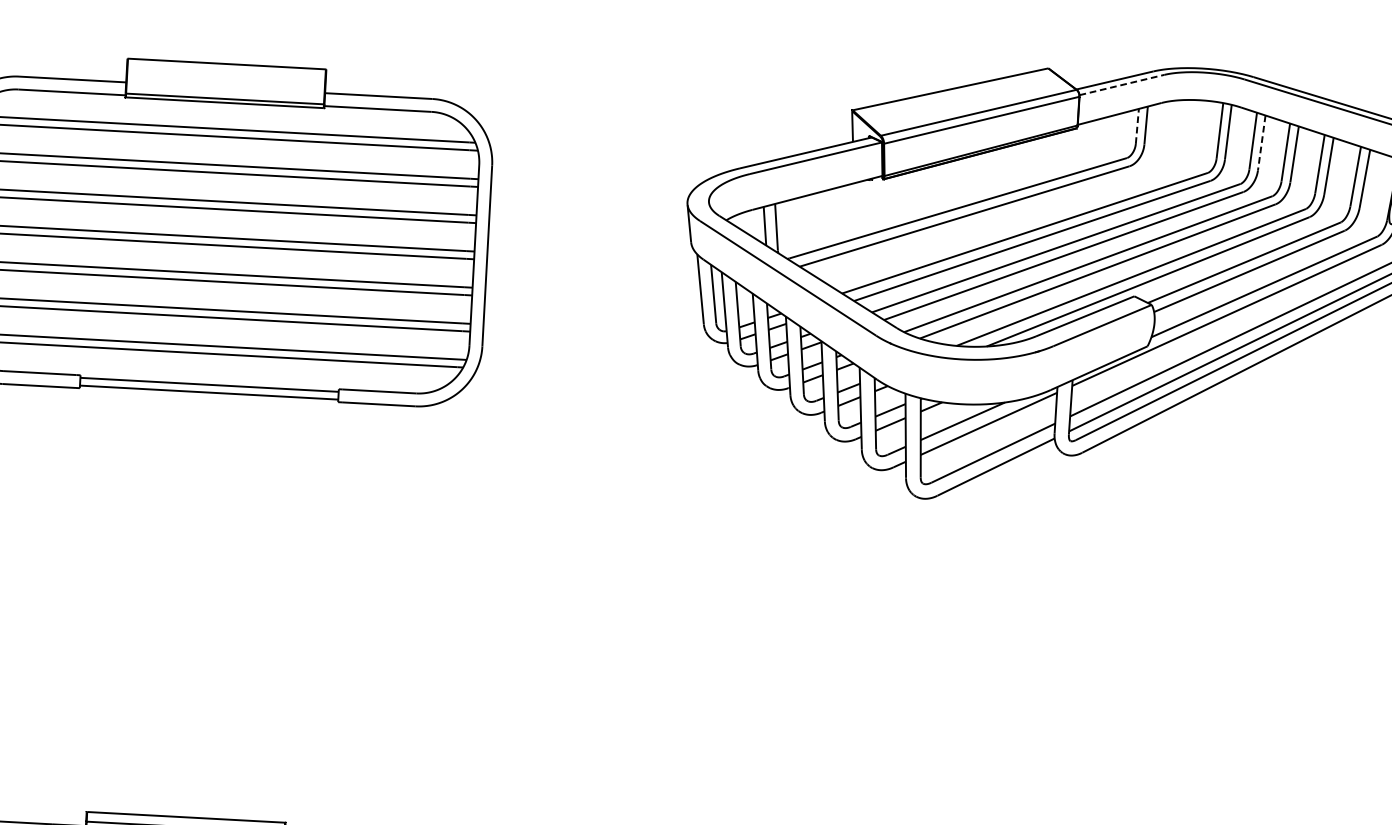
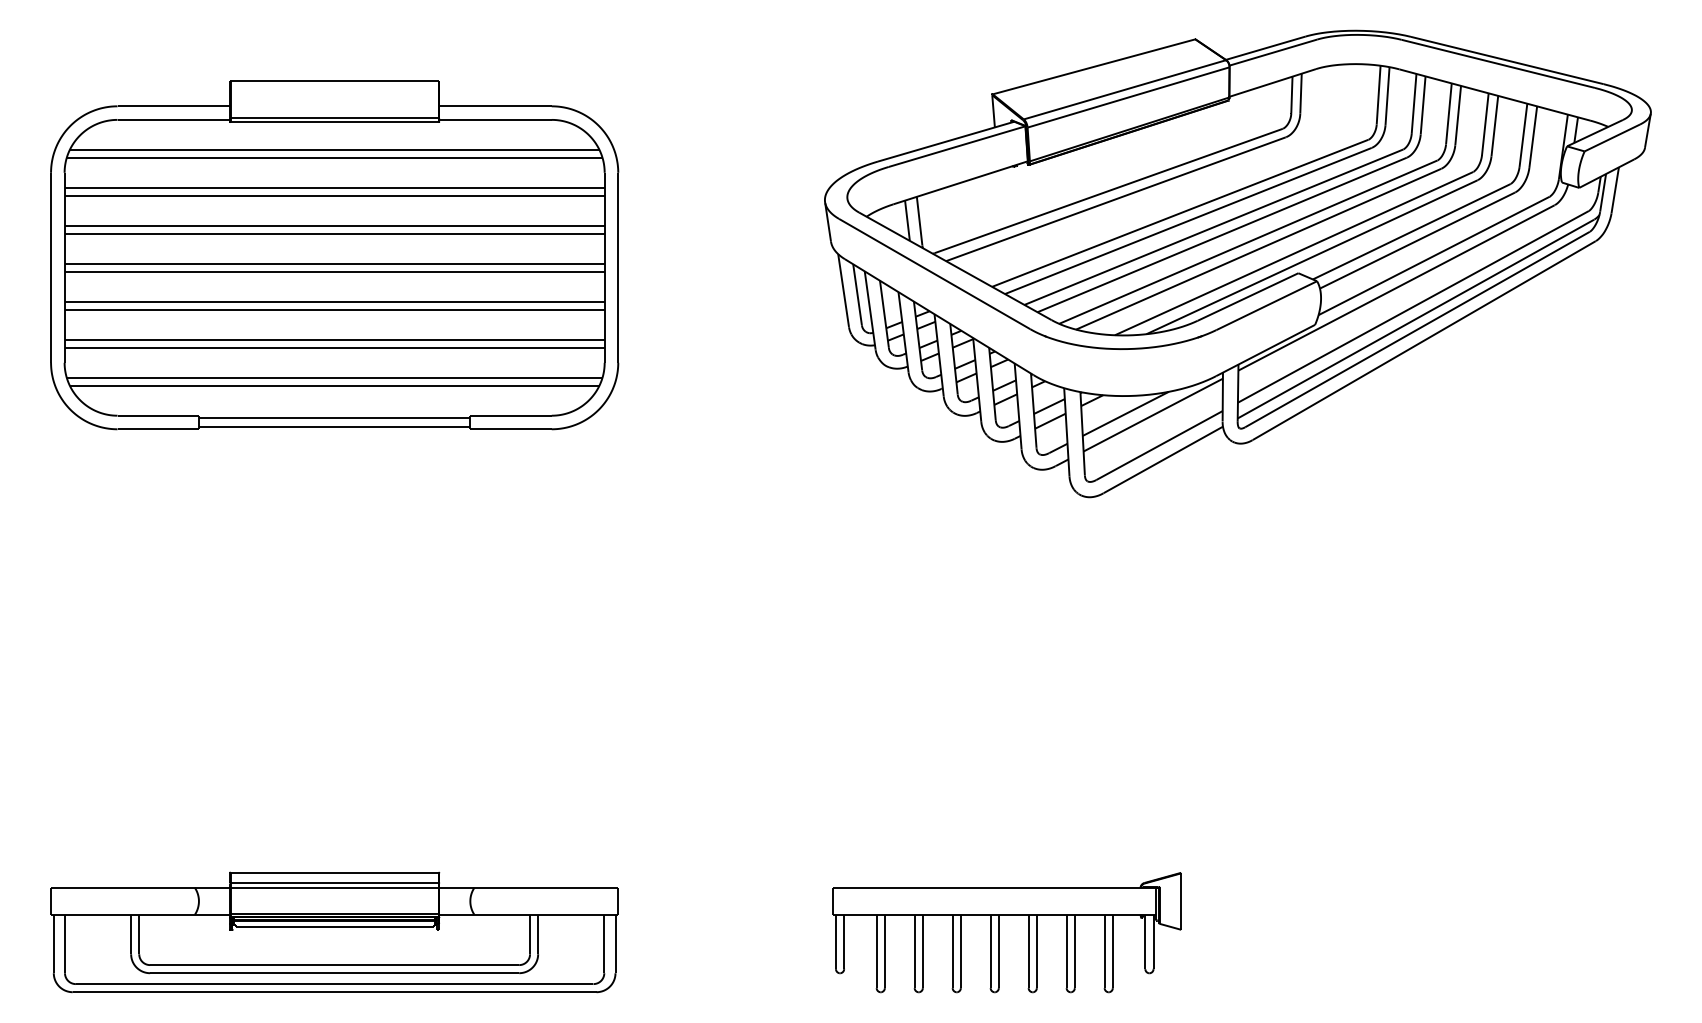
line: (1122, 84) -> (1273, 52), dashed -> solid
line: (1137, 125) -> (1291, 94), dashed -> solid
line: (1262, 143) -> (1423, 105), dashed -> solid

